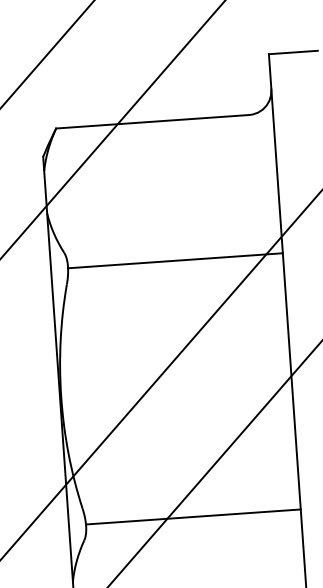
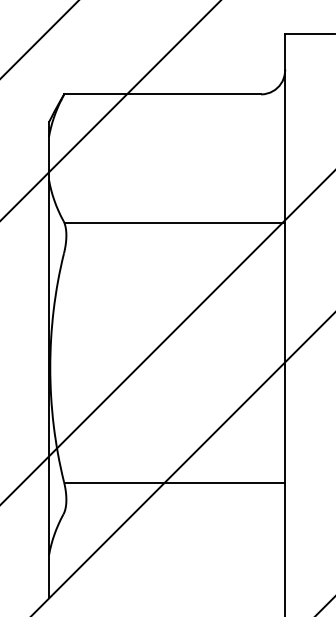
line: (175, 261) -> (175, 223), moved
line: (193, 517) -> (175, 483), moved

